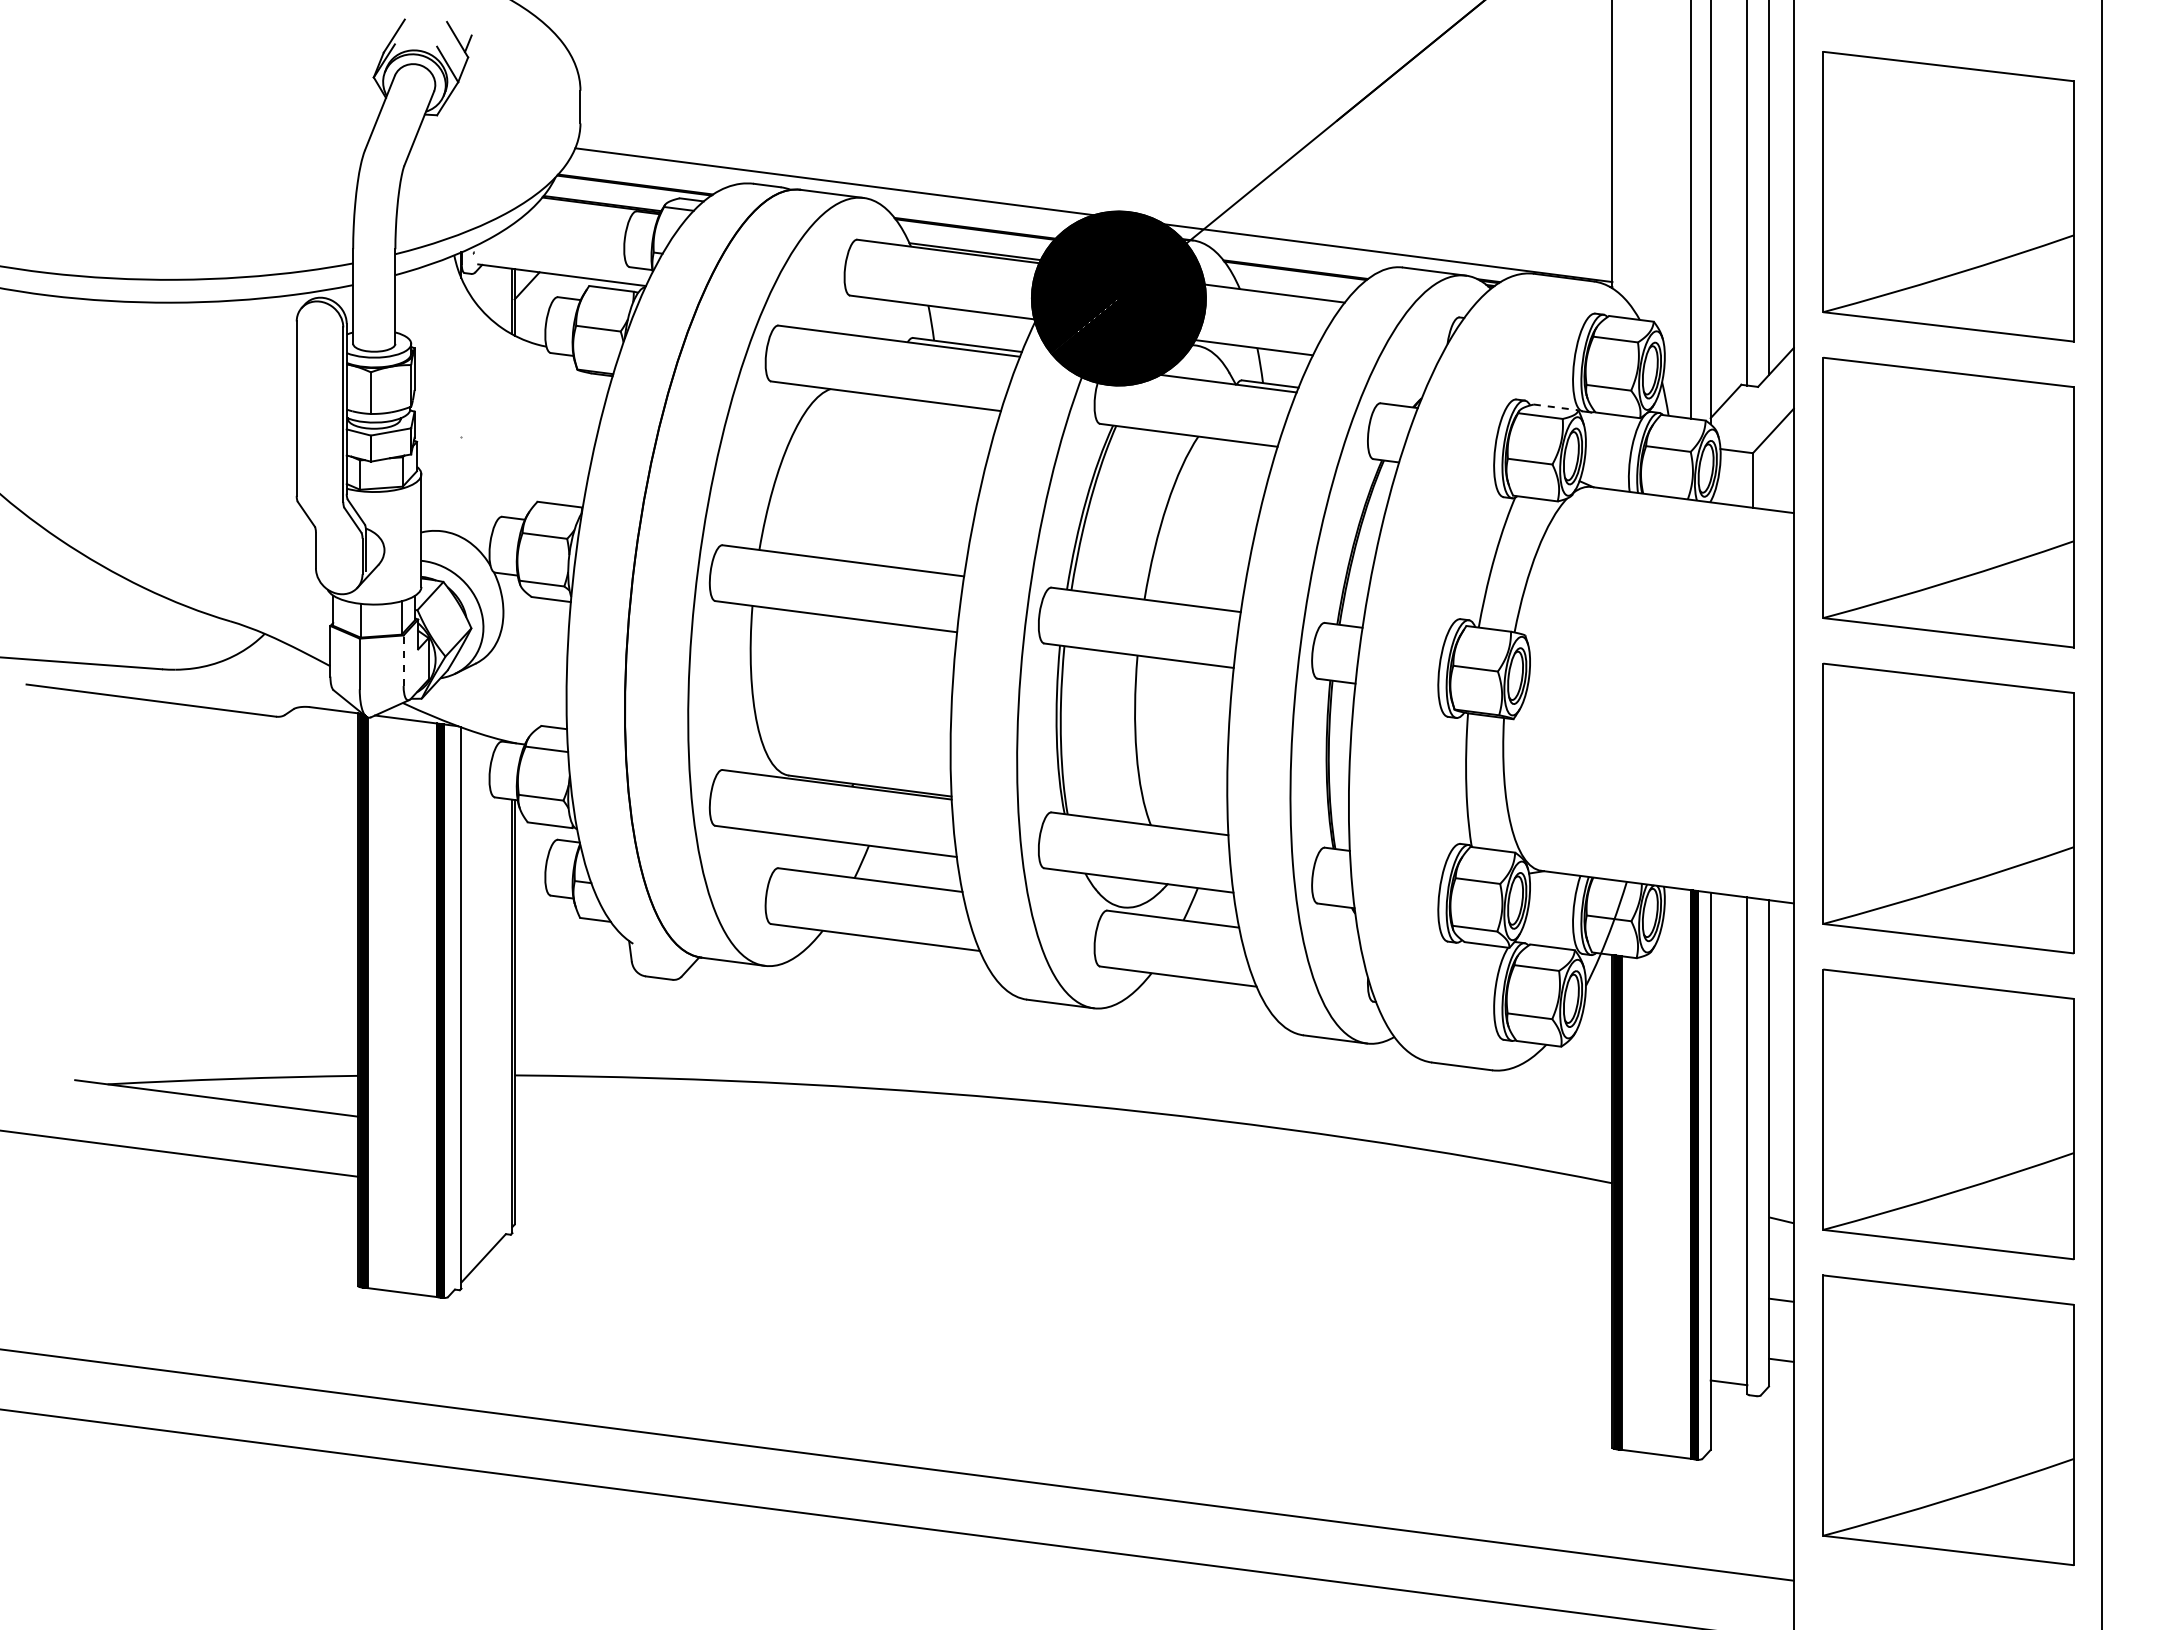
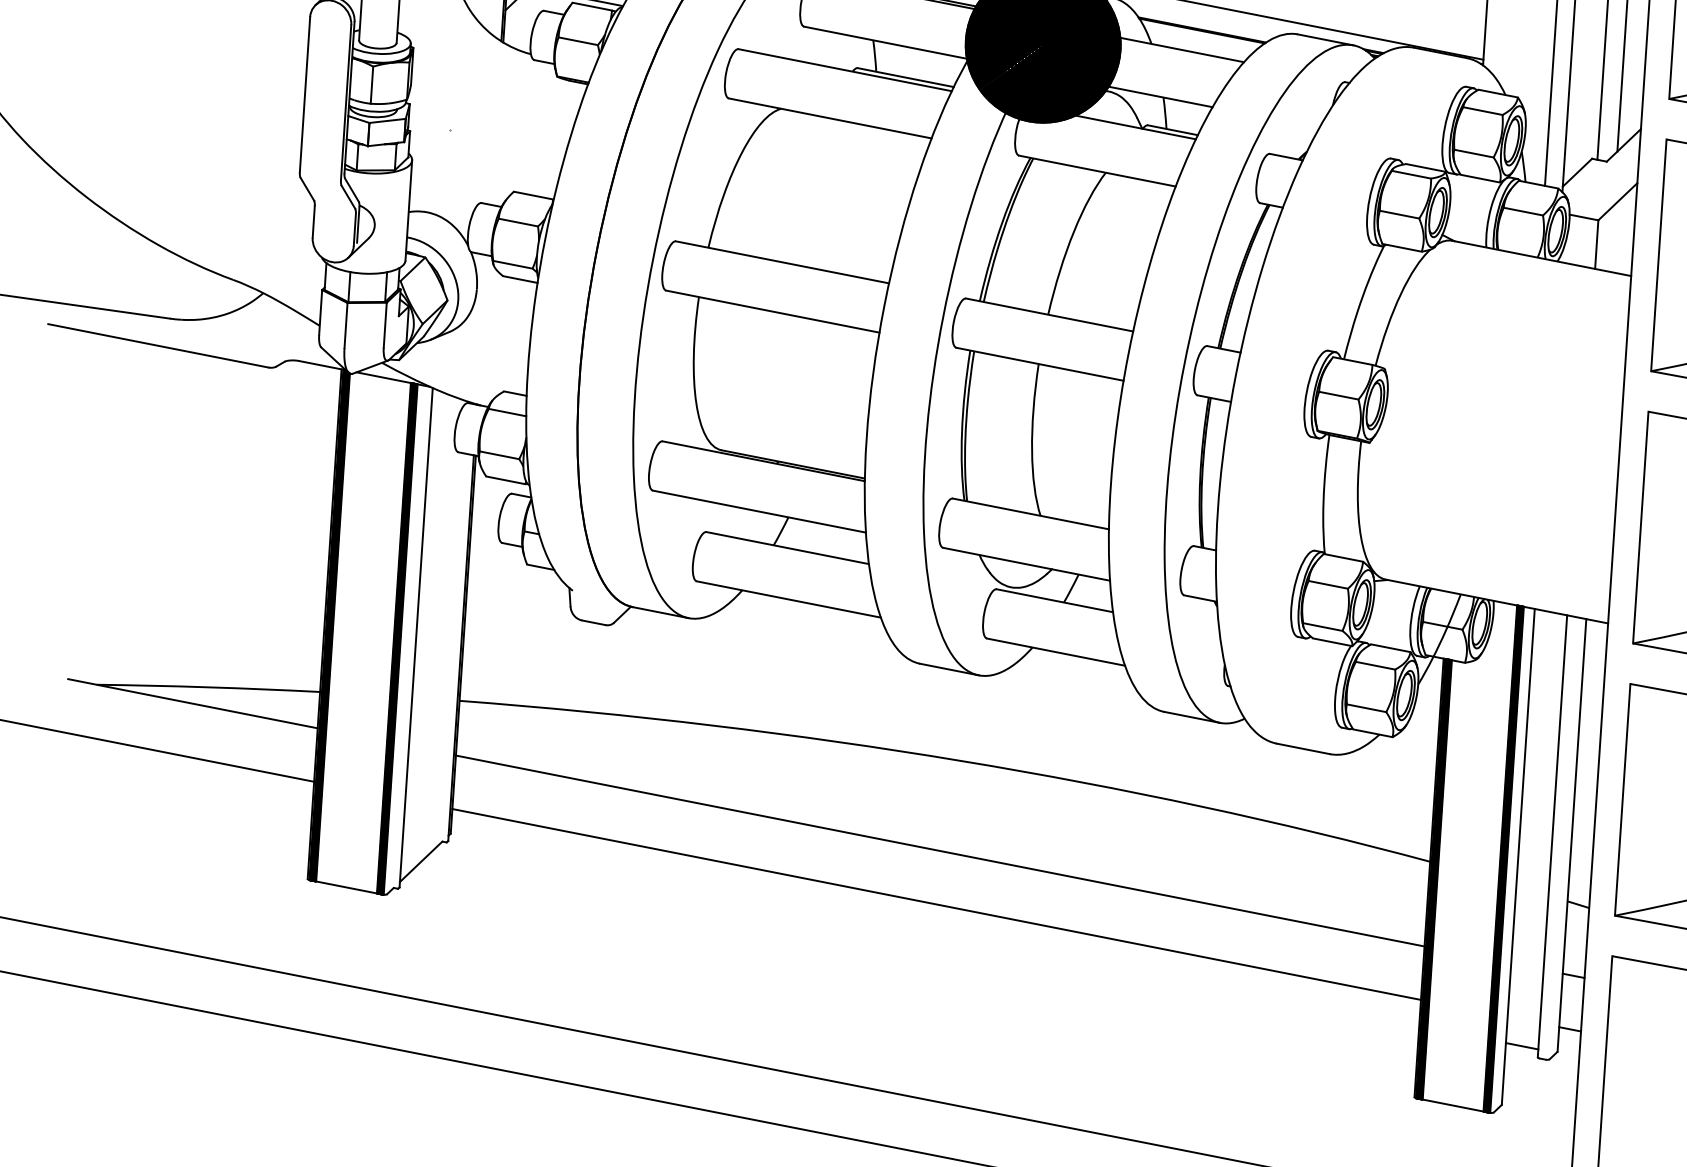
line: (1556, 407) -> (1426, 168), dashed -> solid
line: (403, 660) -> (385, 325), dashed -> solid
line: (1063, 1207) -> (940, 850), added
line: (1063, 1267) -> (936, 904), added

